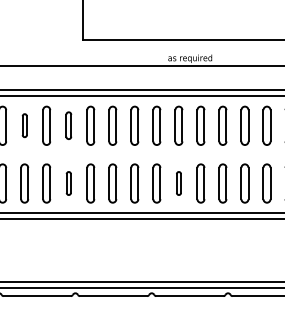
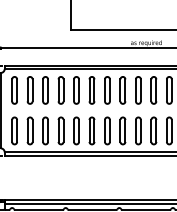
part: (24, 125) -> (29, 90), size x1.67
part: (68, 125) -> (60, 90), size x1.43
part: (68, 183) -> (60, 130), size x1.67
part: (178, 183) -> (138, 130), size x1.67

